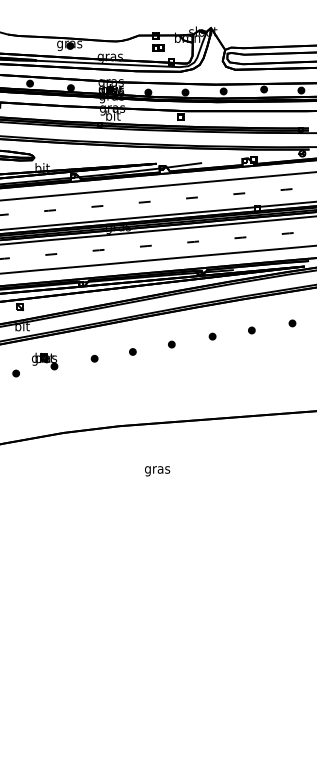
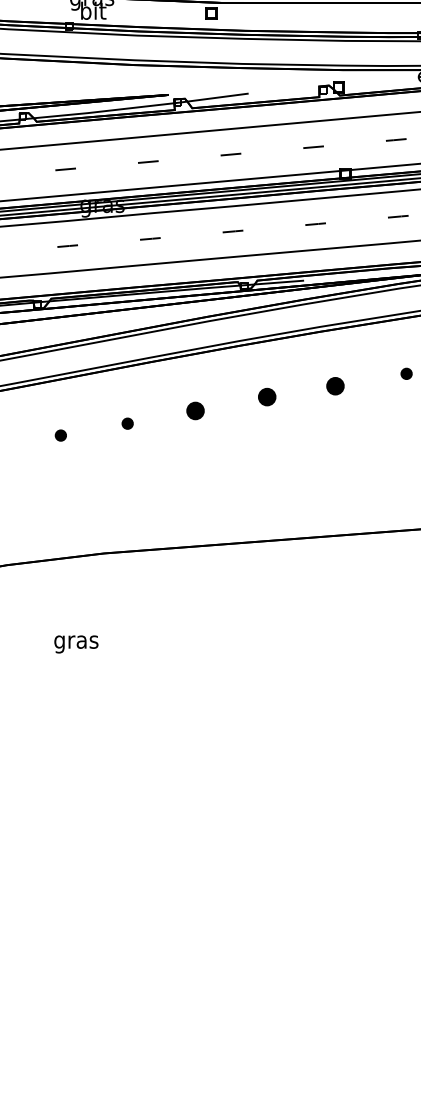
part: (251, 330) -> (334, 386), size x1.6
part: (212, 336) -> (266, 396), size x1.6
part: (171, 344) -> (195, 410), size x1.6
text: (157, 471) -> (76, 644), moved

